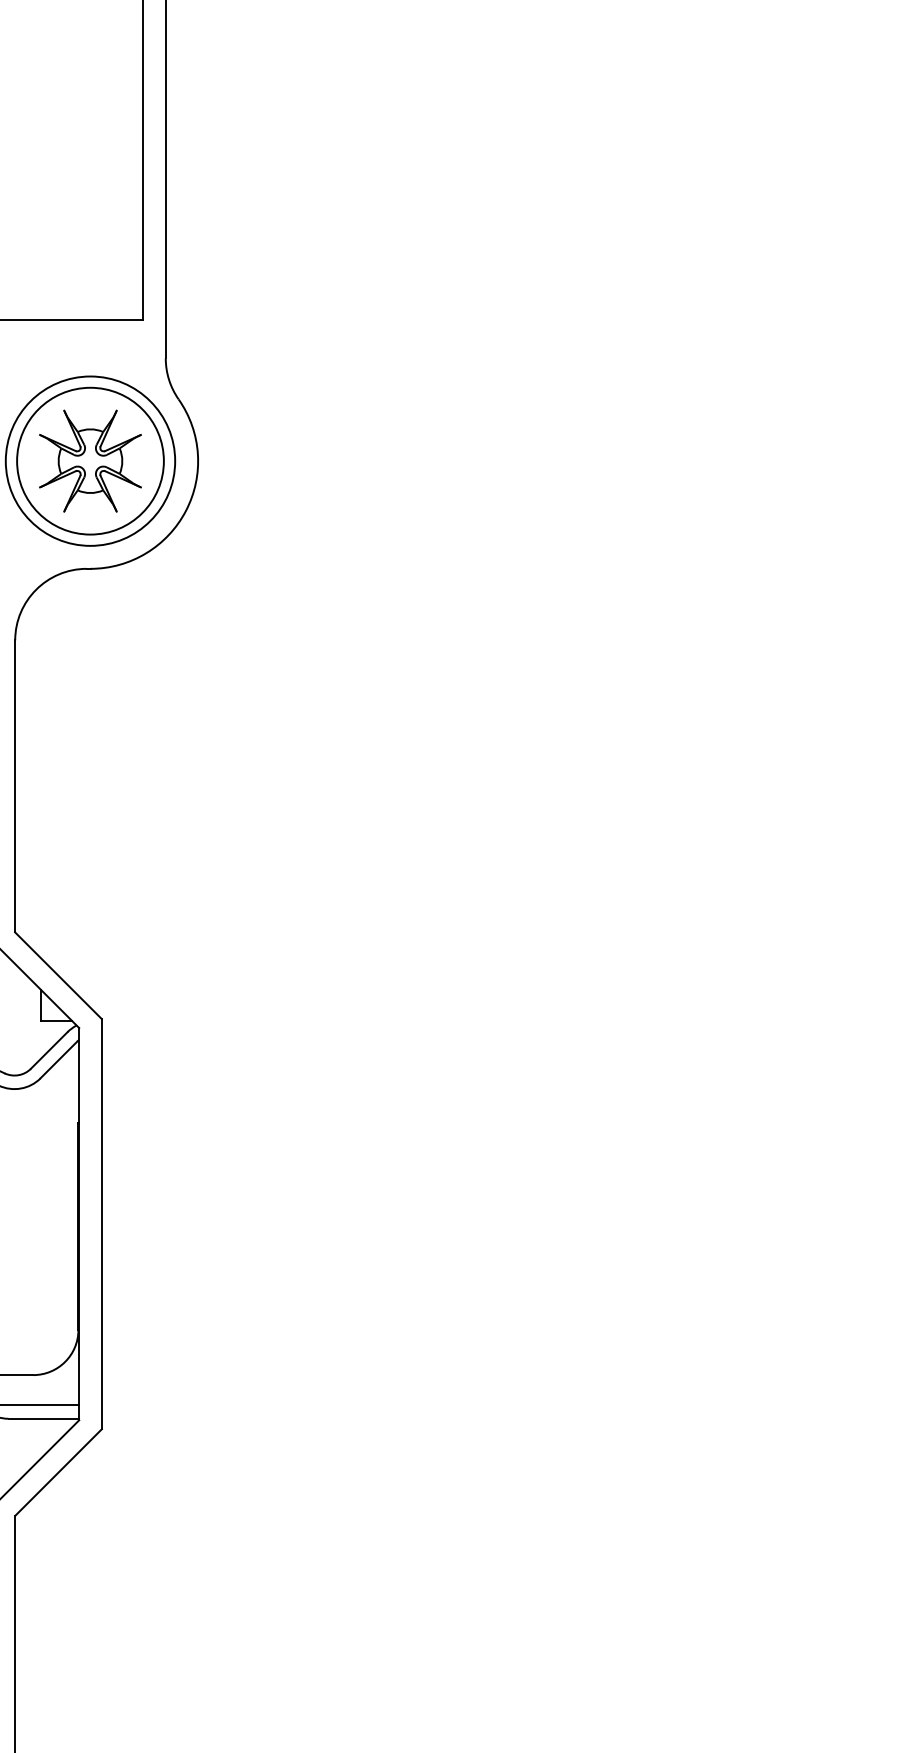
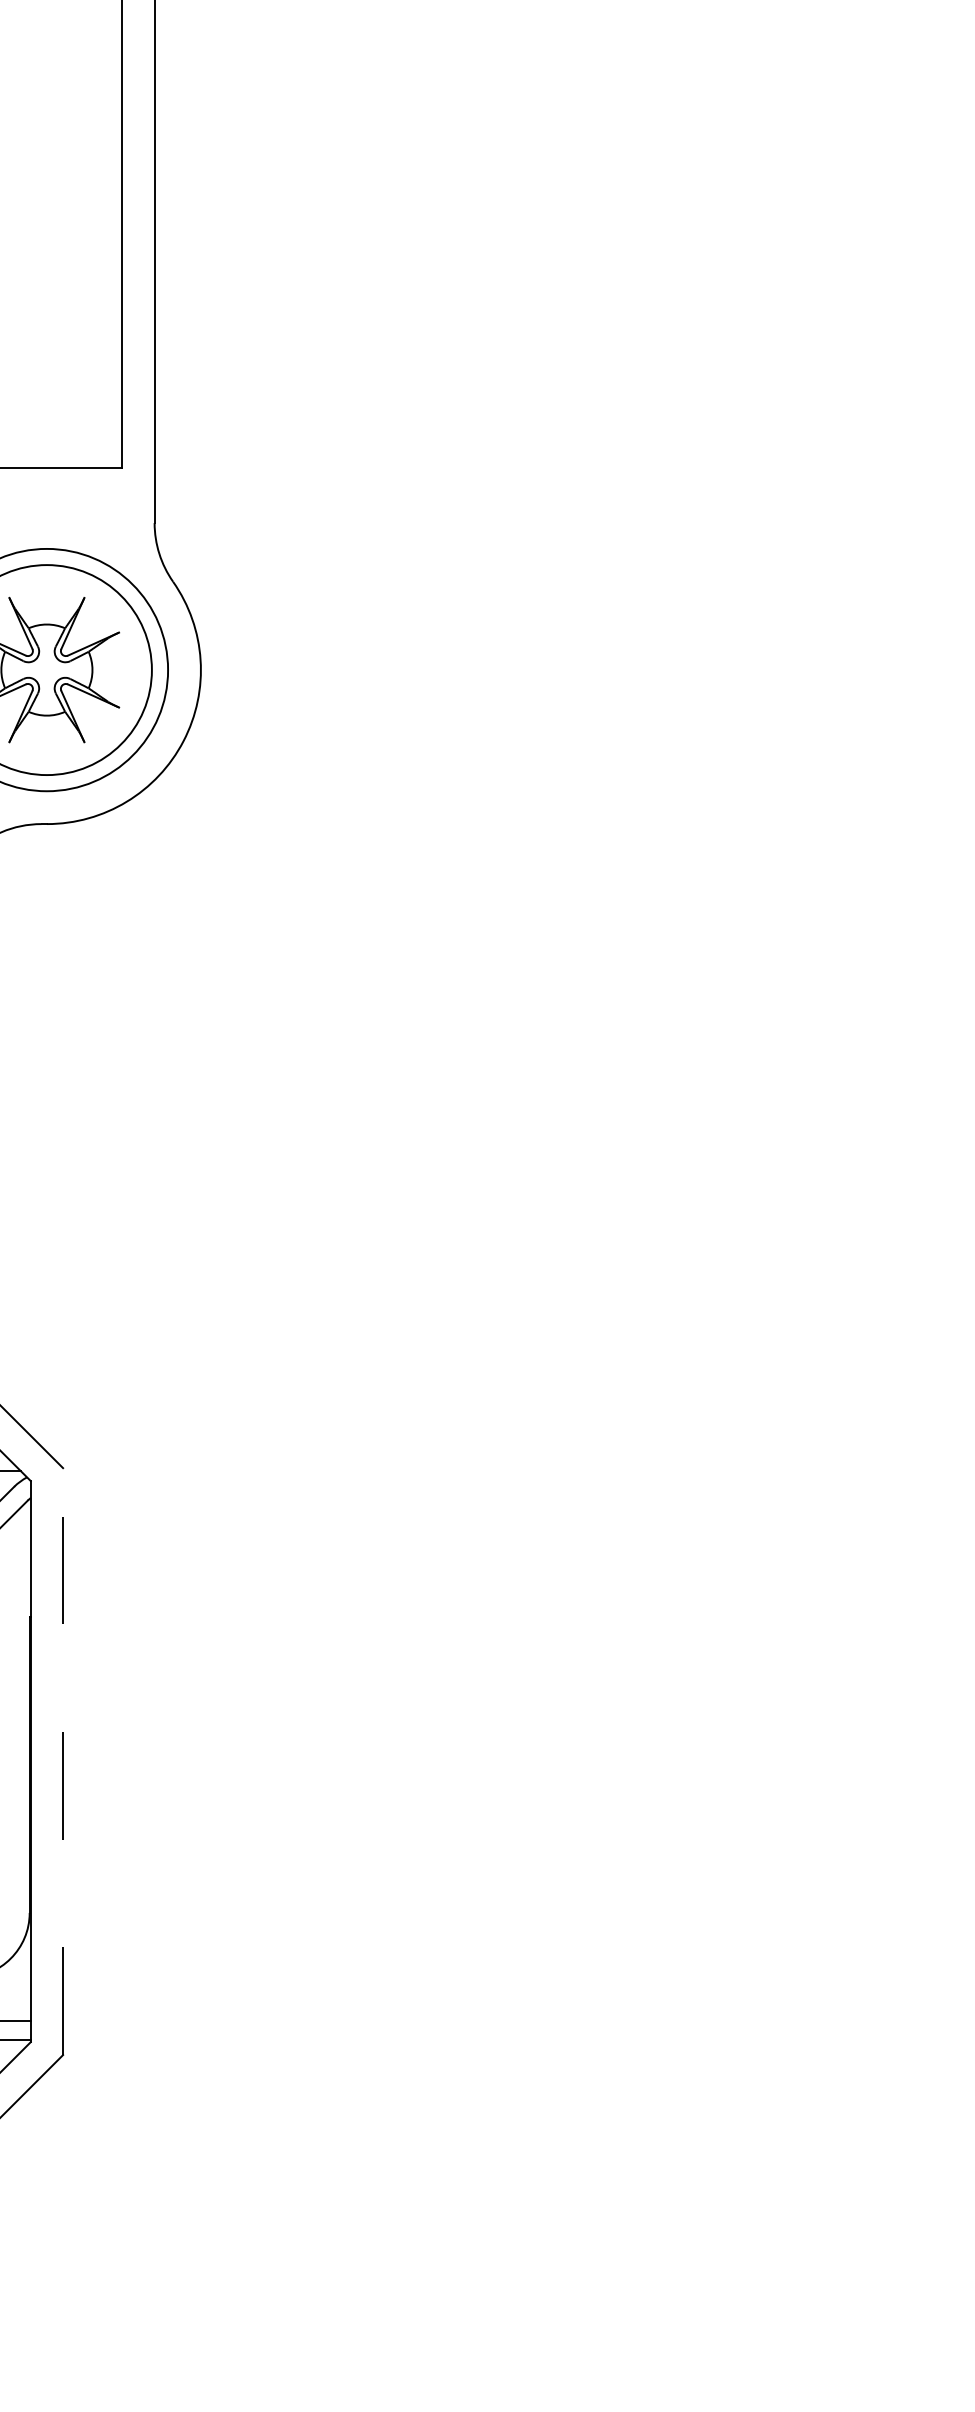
line: (101, 1223) -> (62, 1760), solid -> dashed

